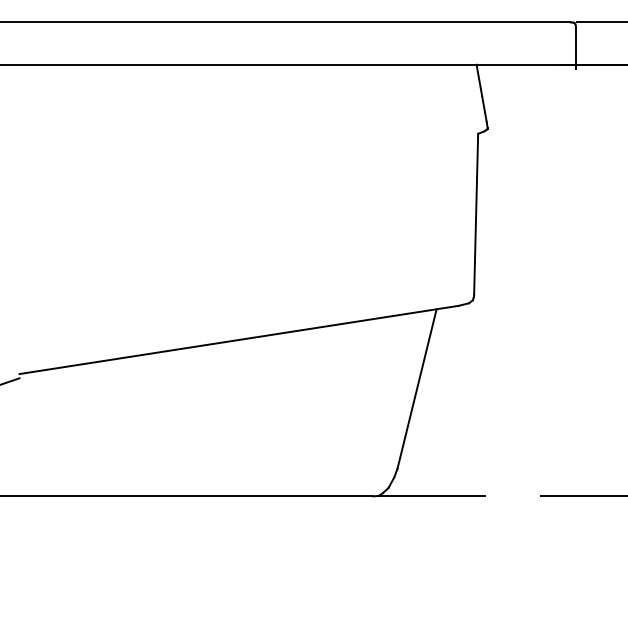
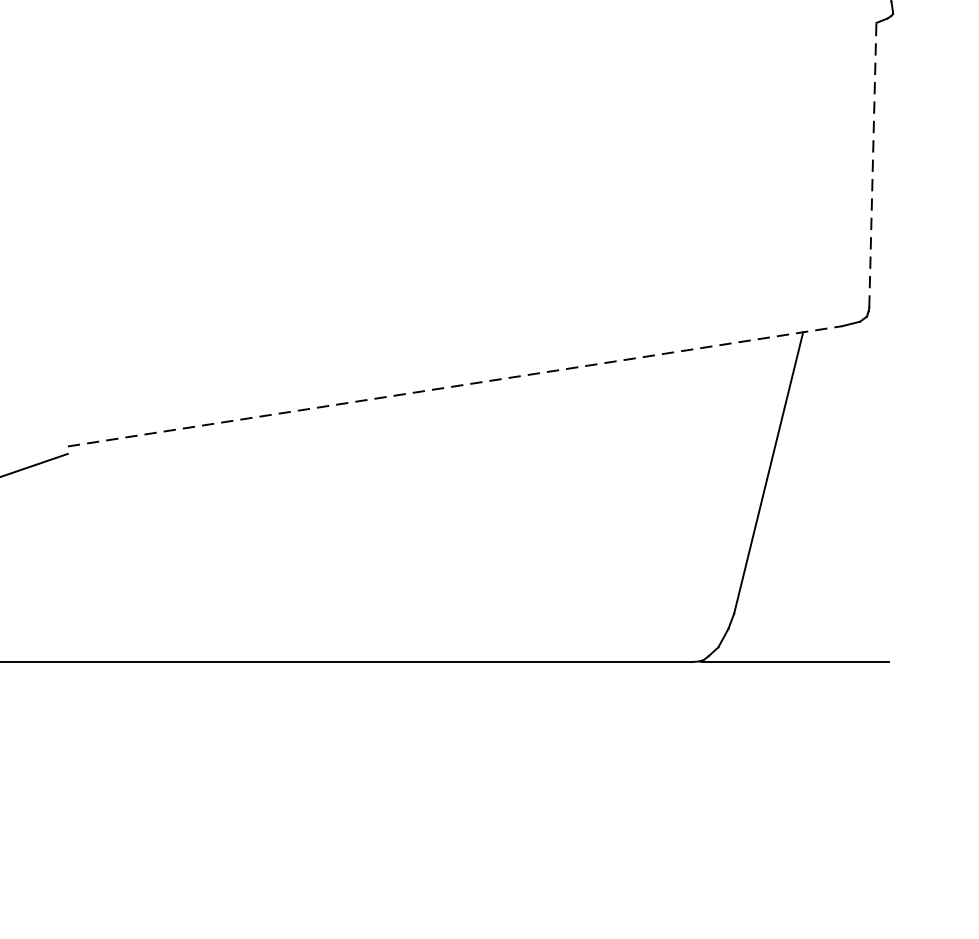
line: (476, 214) -> (873, 165), solid -> dashed
line: (239, 339) -> (455, 385), solid -> dashed

